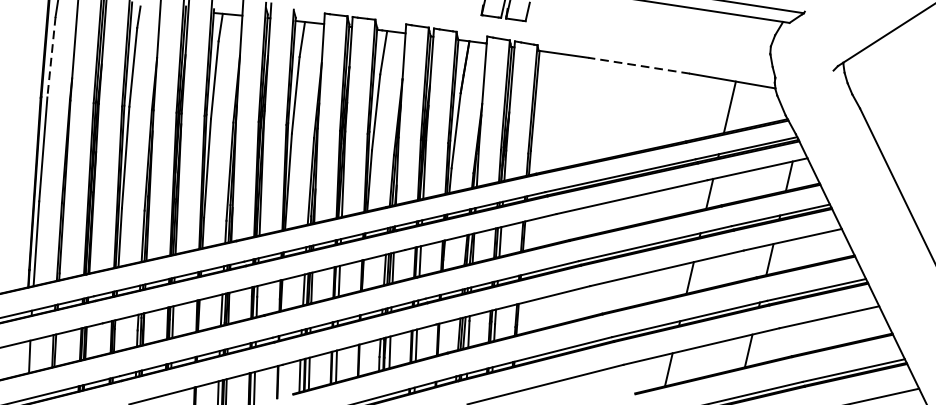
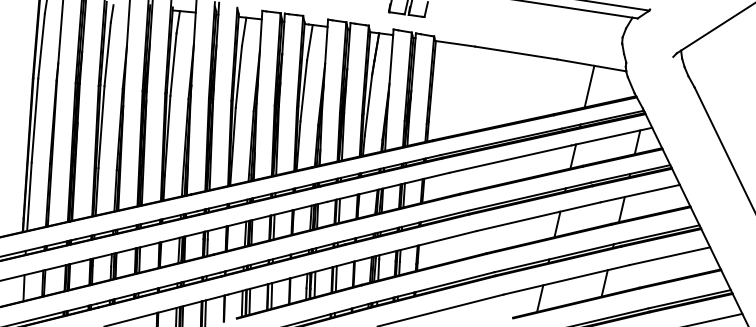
line: (51, 57) -> (41, 46), dashed -> solid
line: (639, 66) -> (516, 53), dashed -> solid

